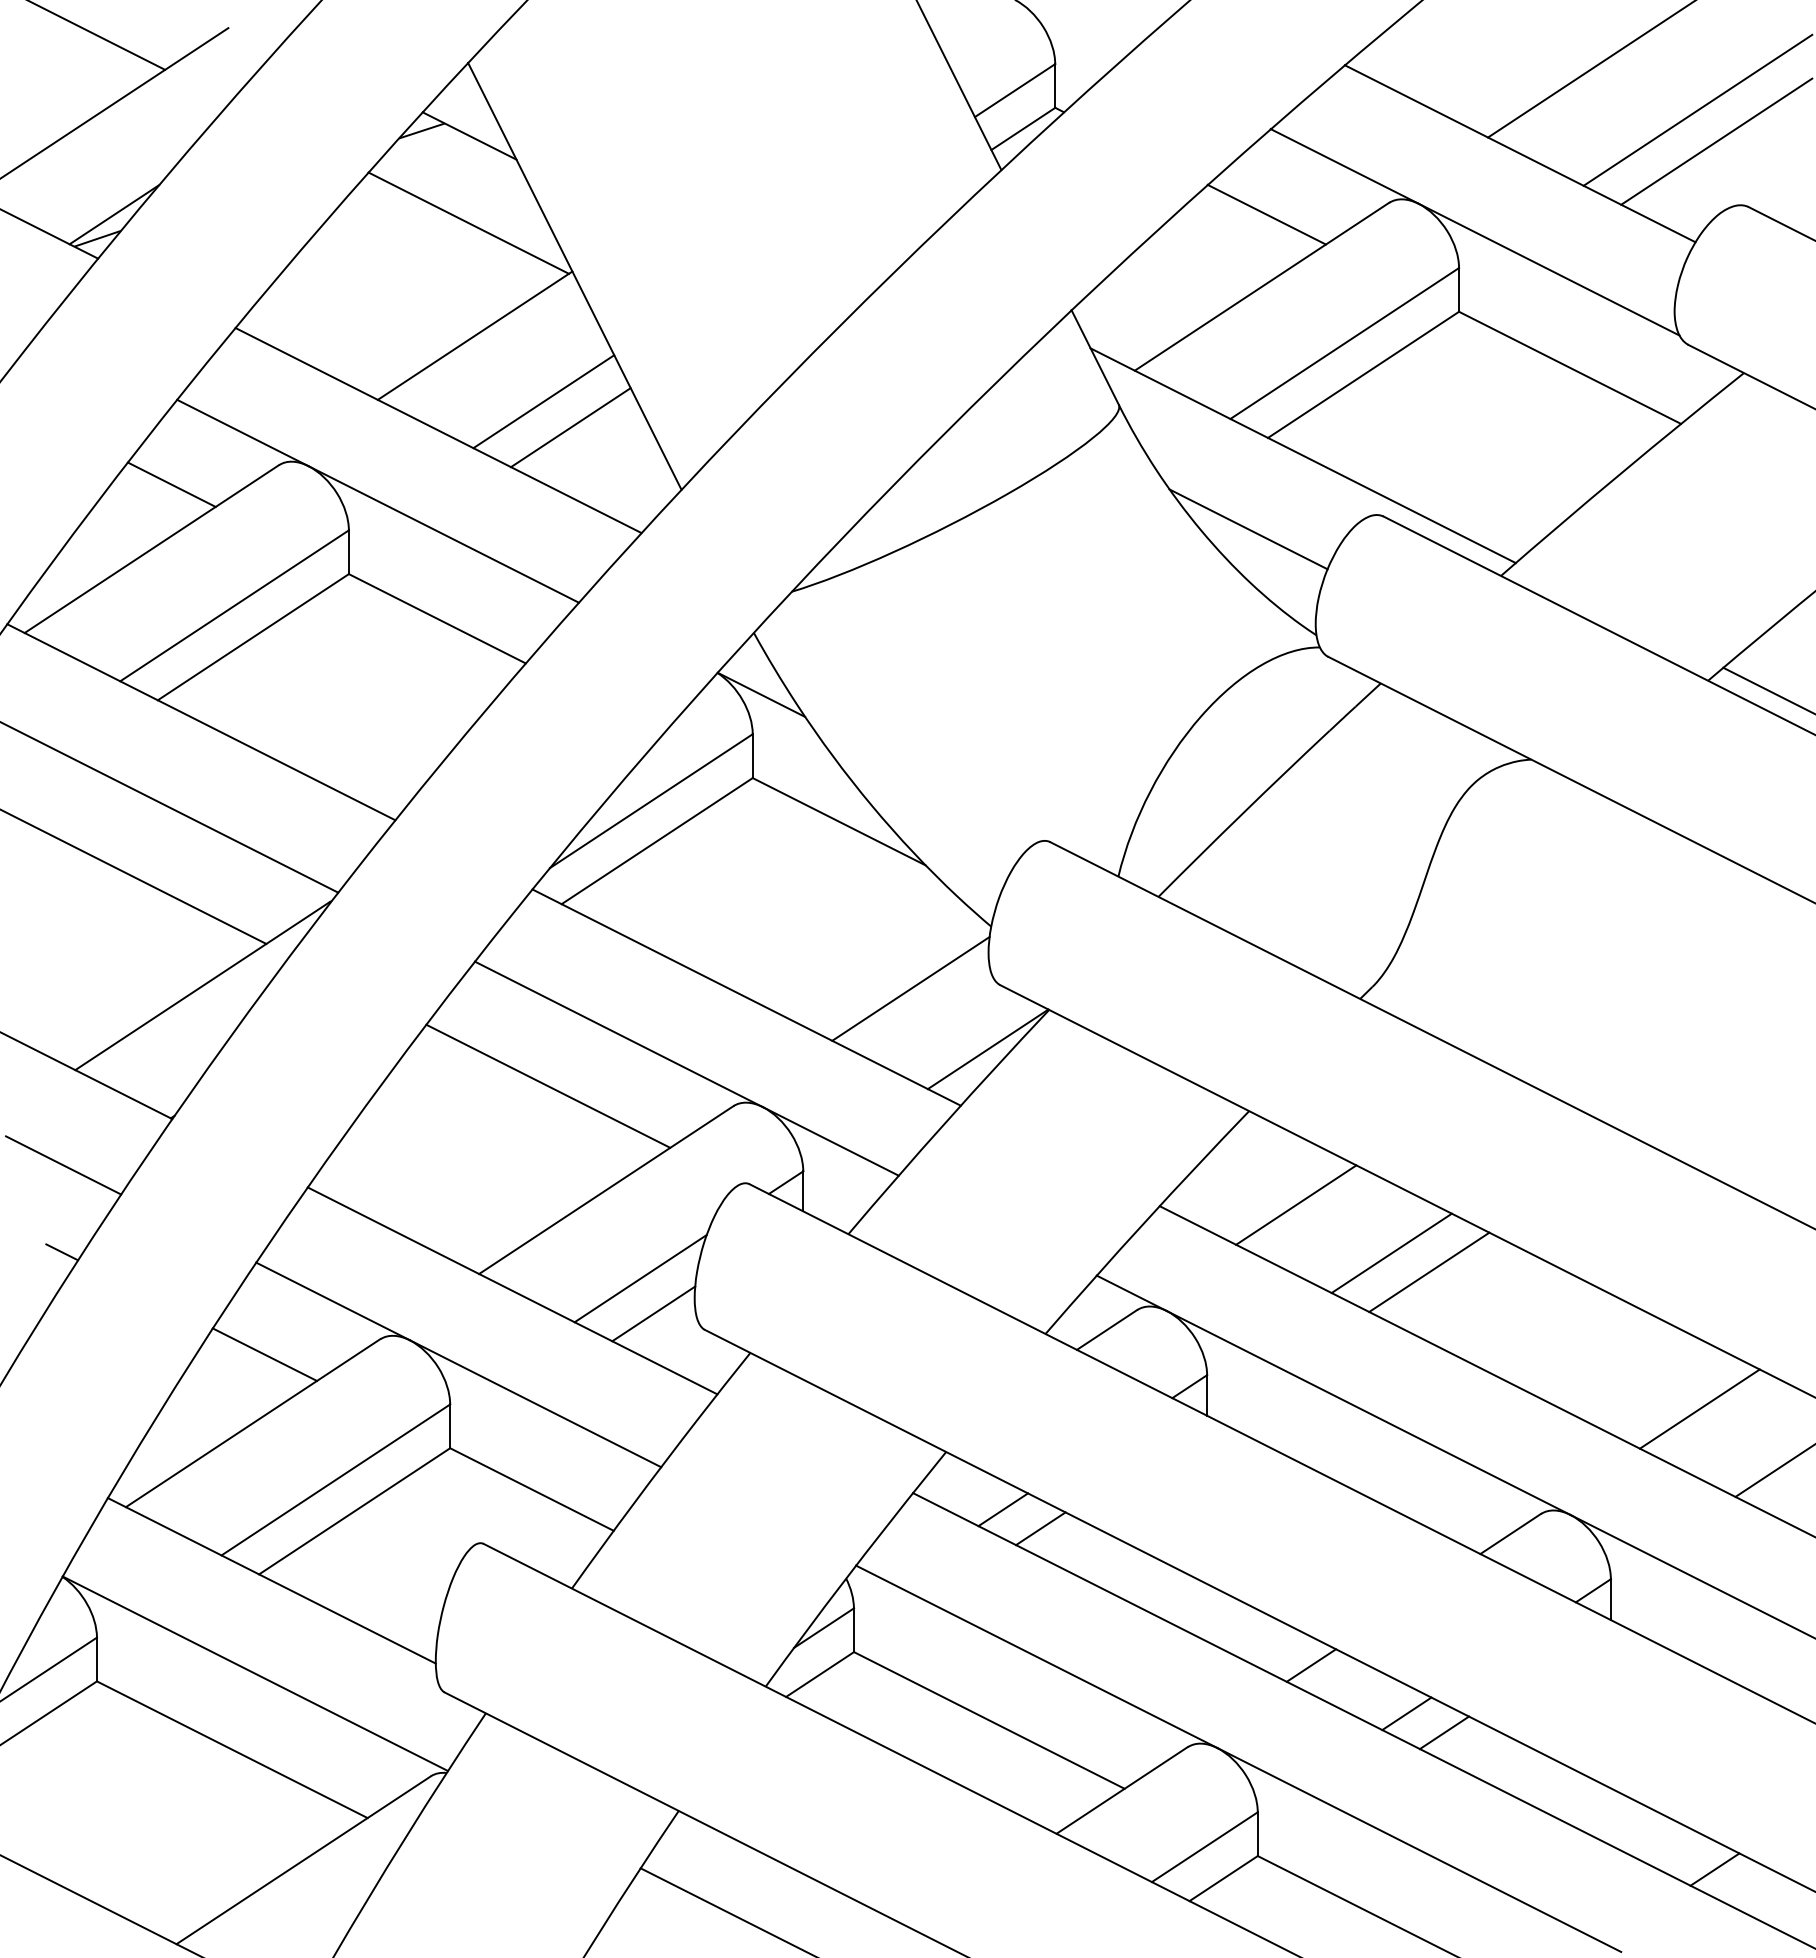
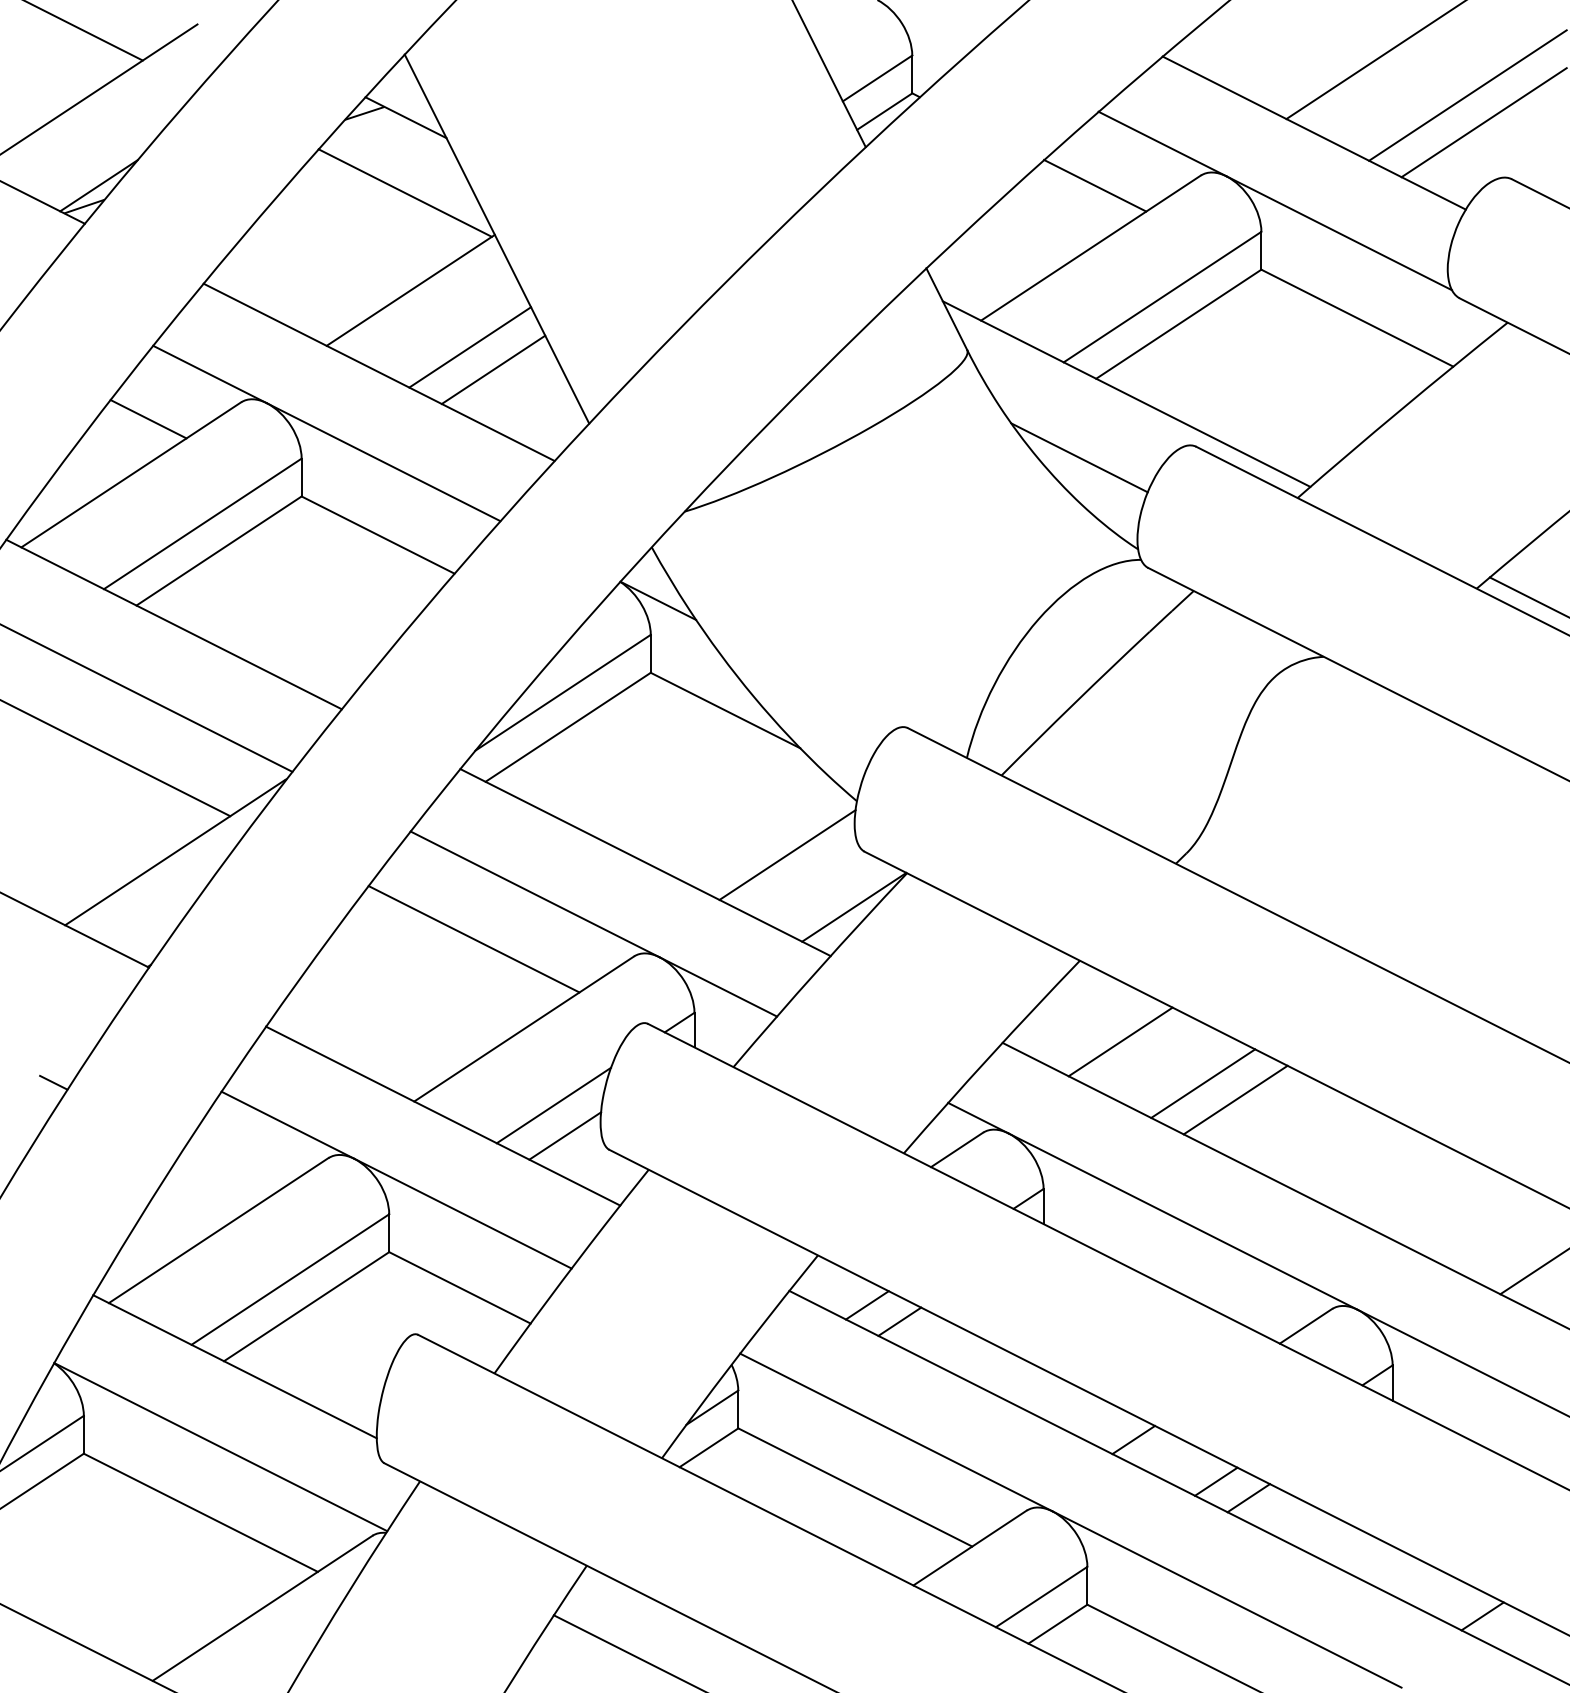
line: (63, 1165) -> (54, 1007), removed
line: (264, 1354) -> (228, 1171), removed
line: (1699, 1408) -> (1469, 1217), removed

